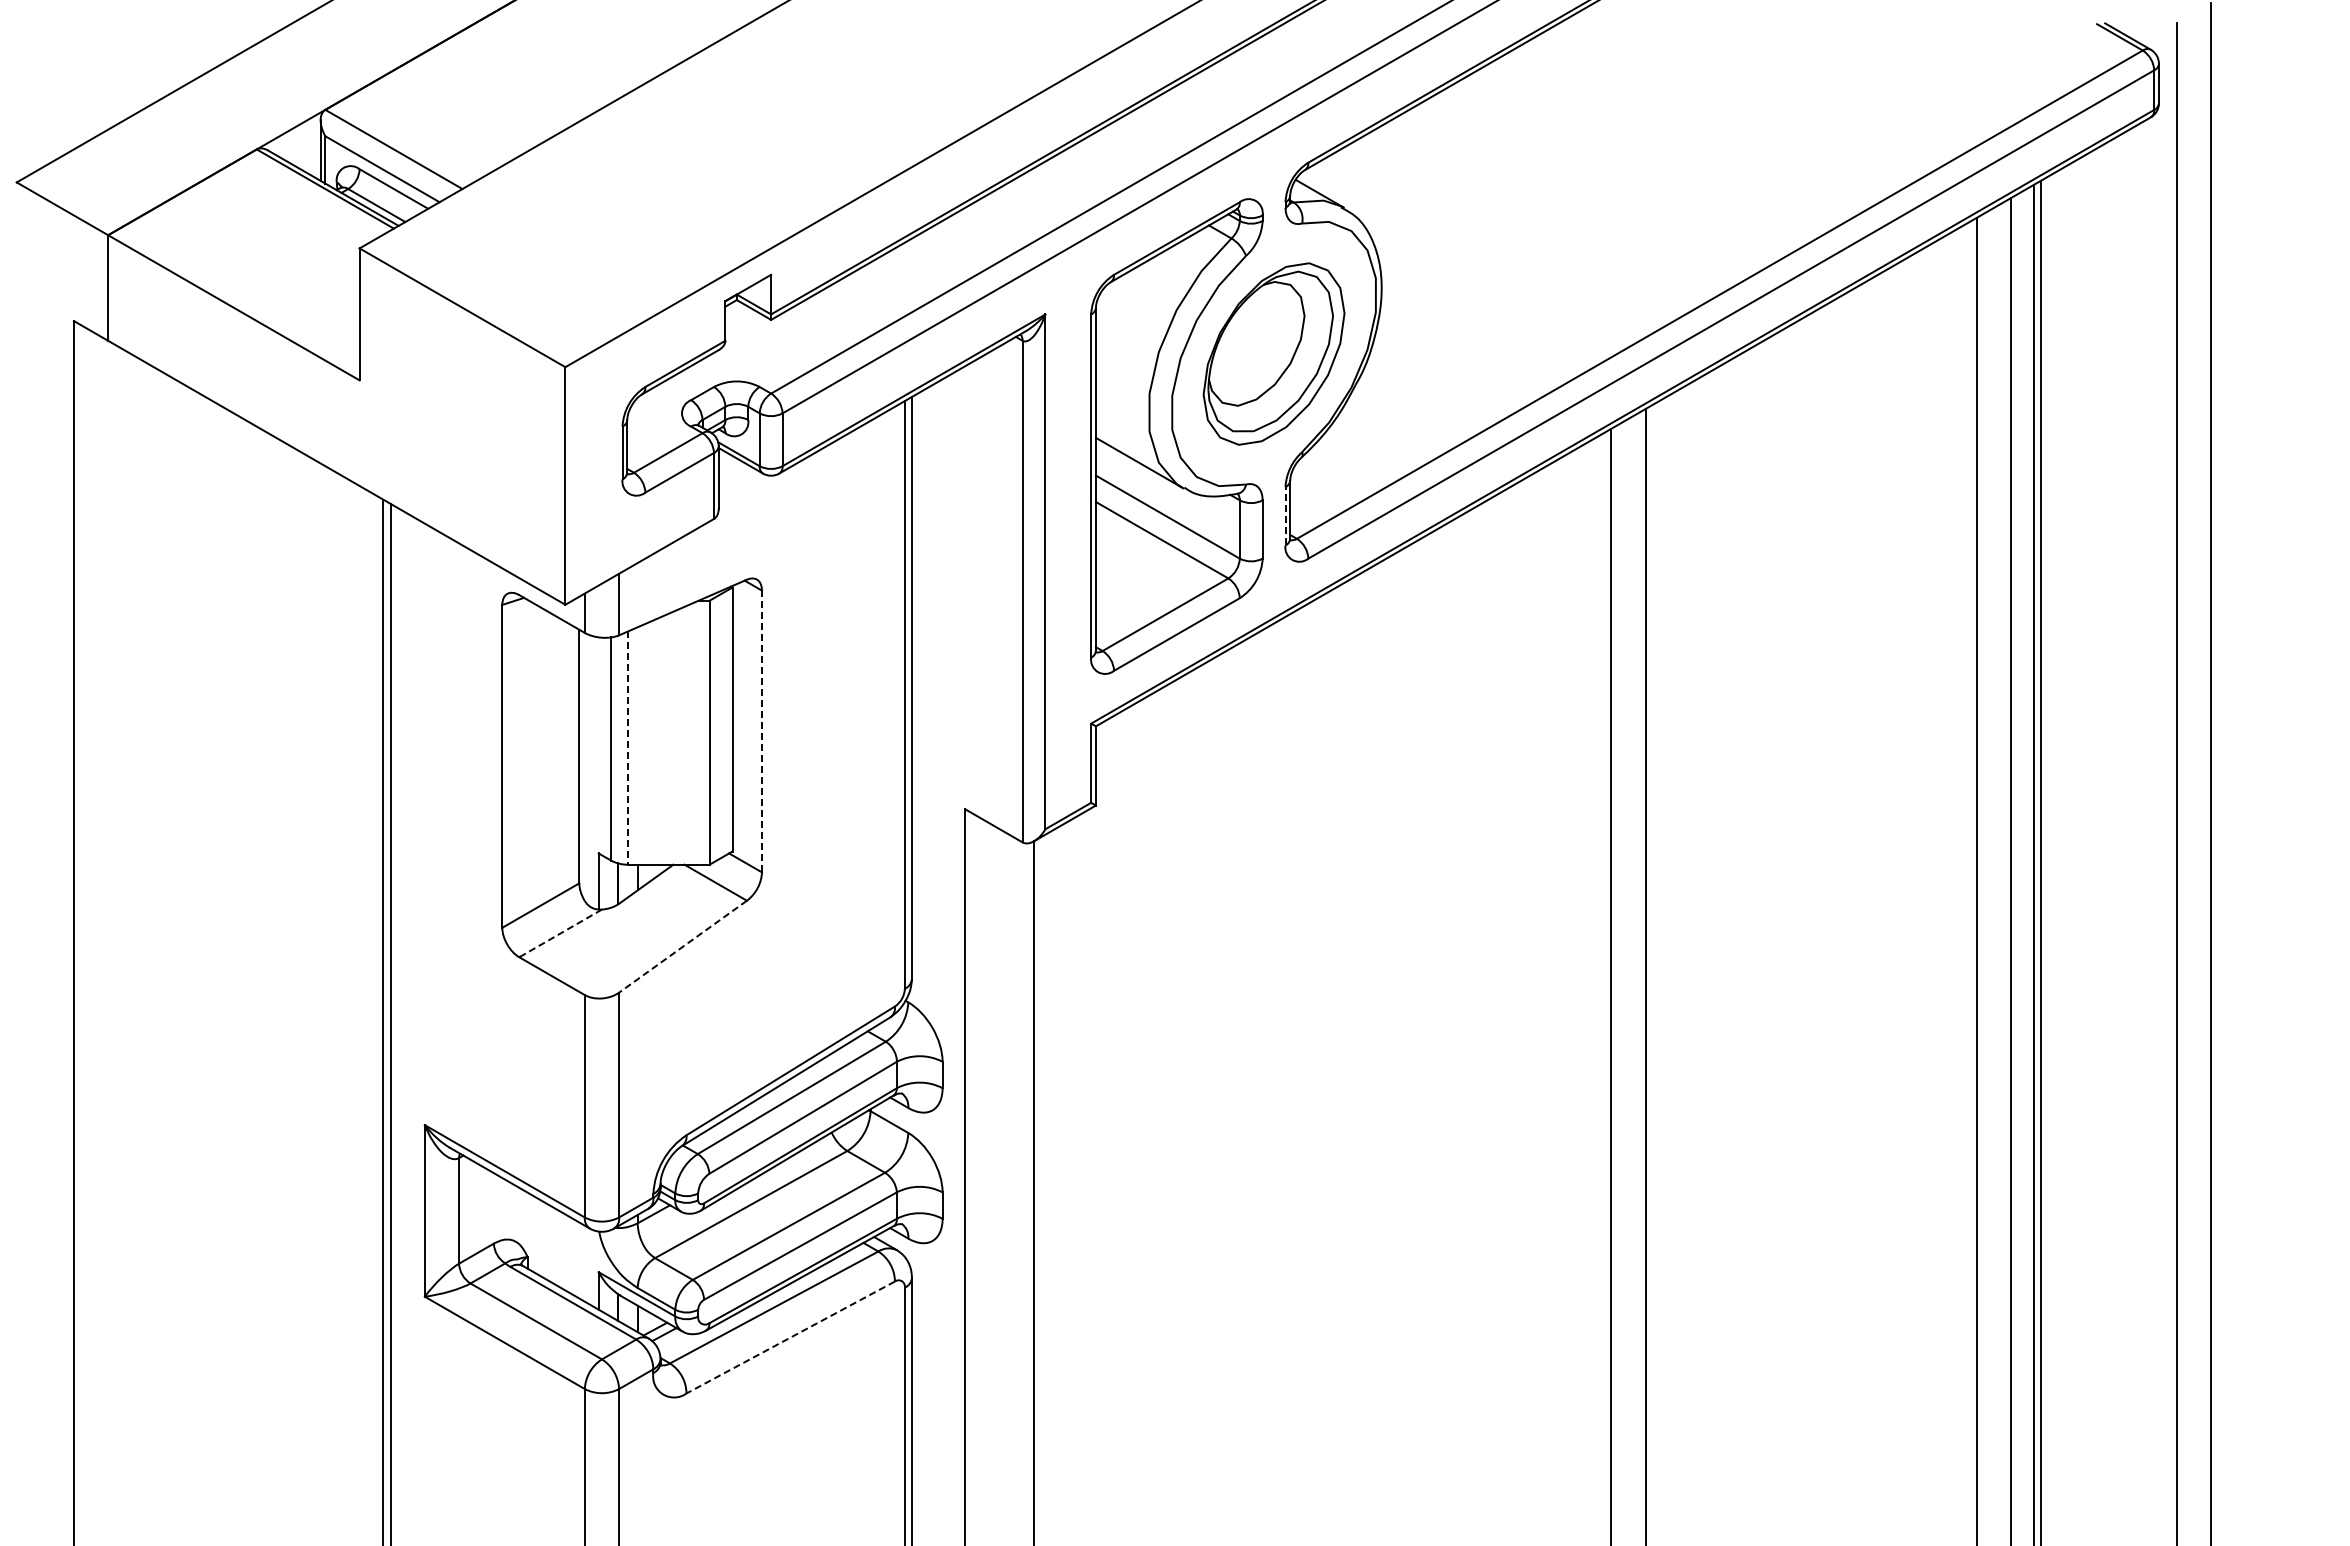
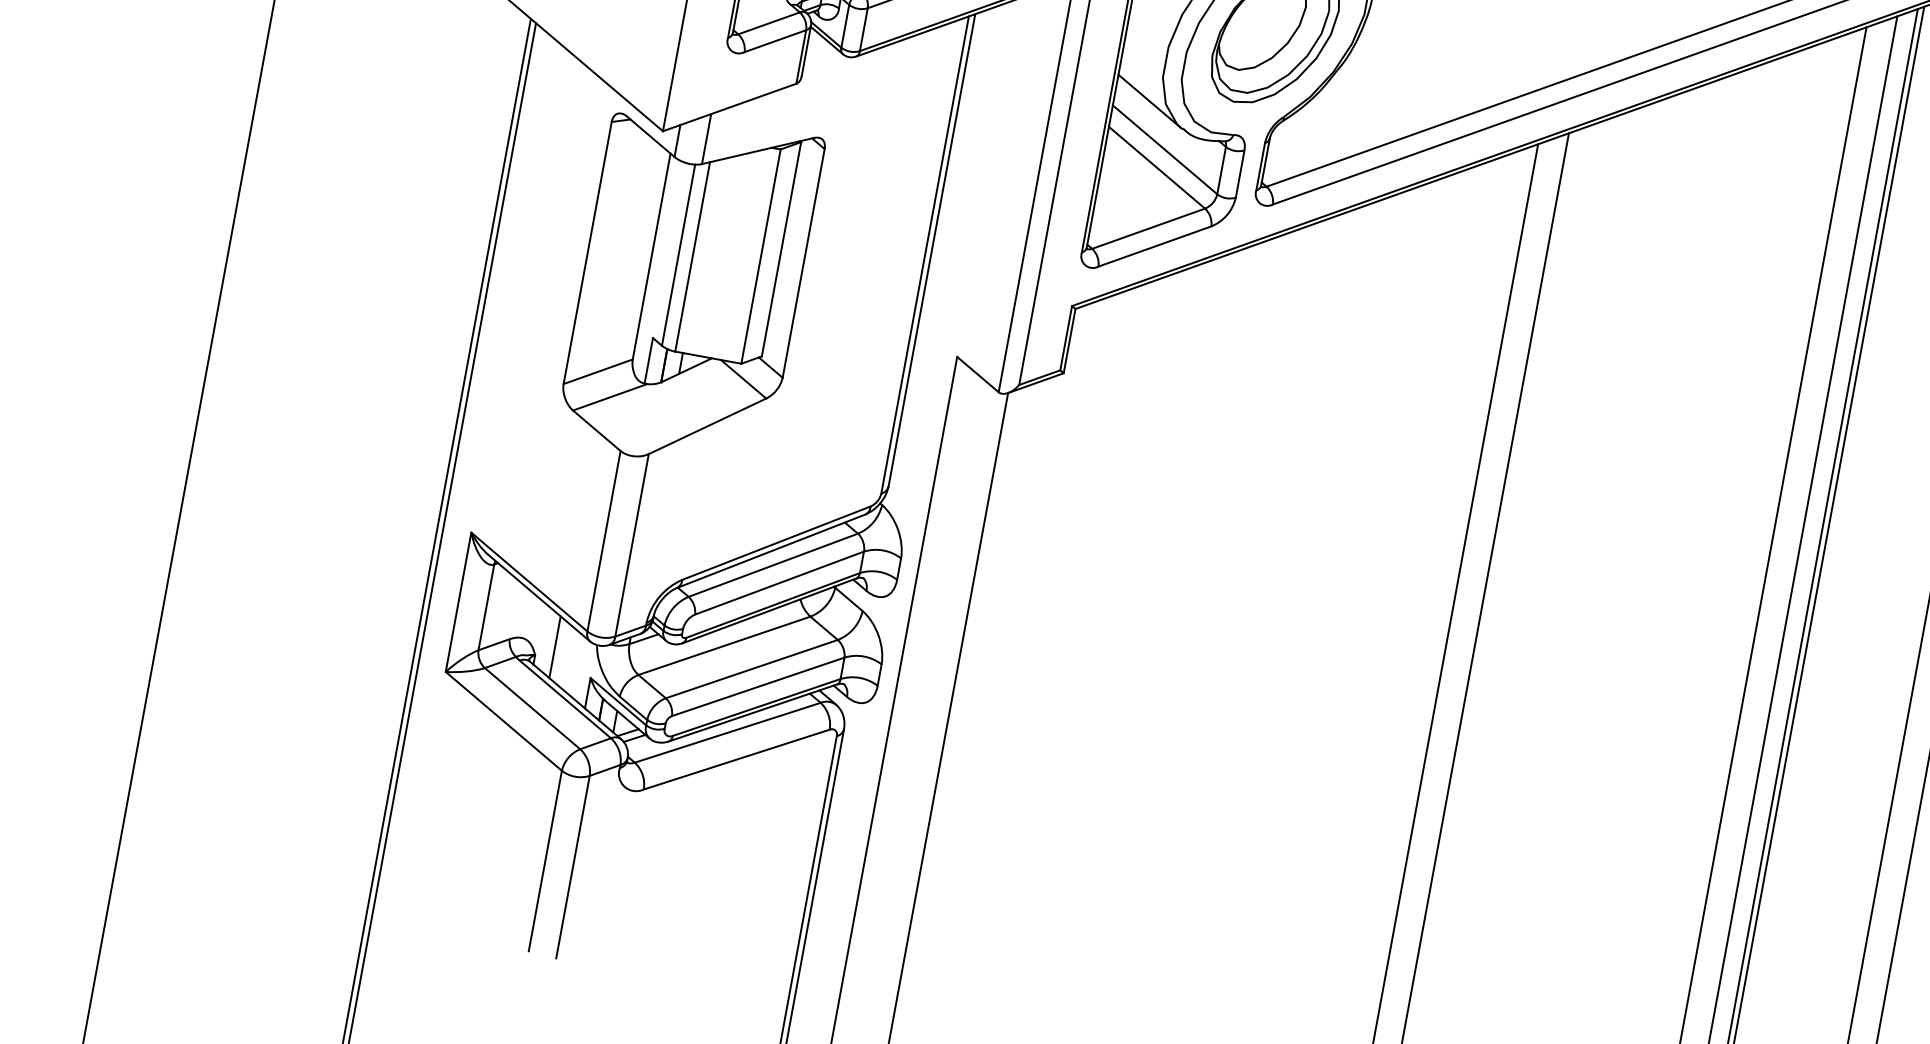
line: (1285, 515) -> (1260, 166), dashed -> solid
line: (762, 731) -> (804, 263), dashed -> solid
line: (628, 748) -> (692, 257), dashed -> solid
line: (560, 933) -> (610, 397), dashed -> solid
line: (683, 946) -> (707, 426), dashed -> solid
line: (549, 1243) -> (554, 647), added
line: (790, 1337) -> (736, 759), dashed -> solid

